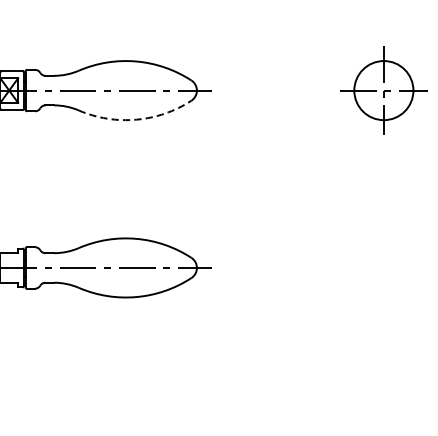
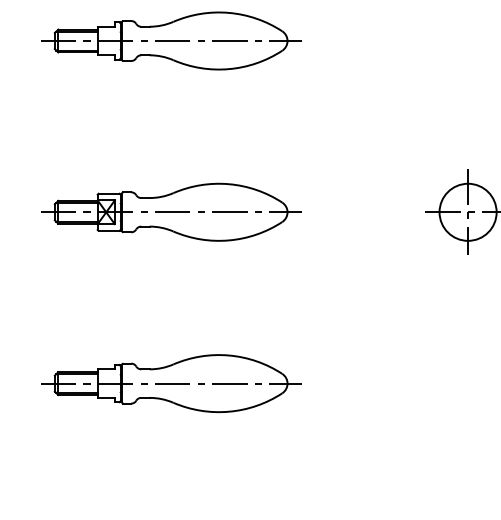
arc: (136, 119) -> (229, 240), dashed -> solid

